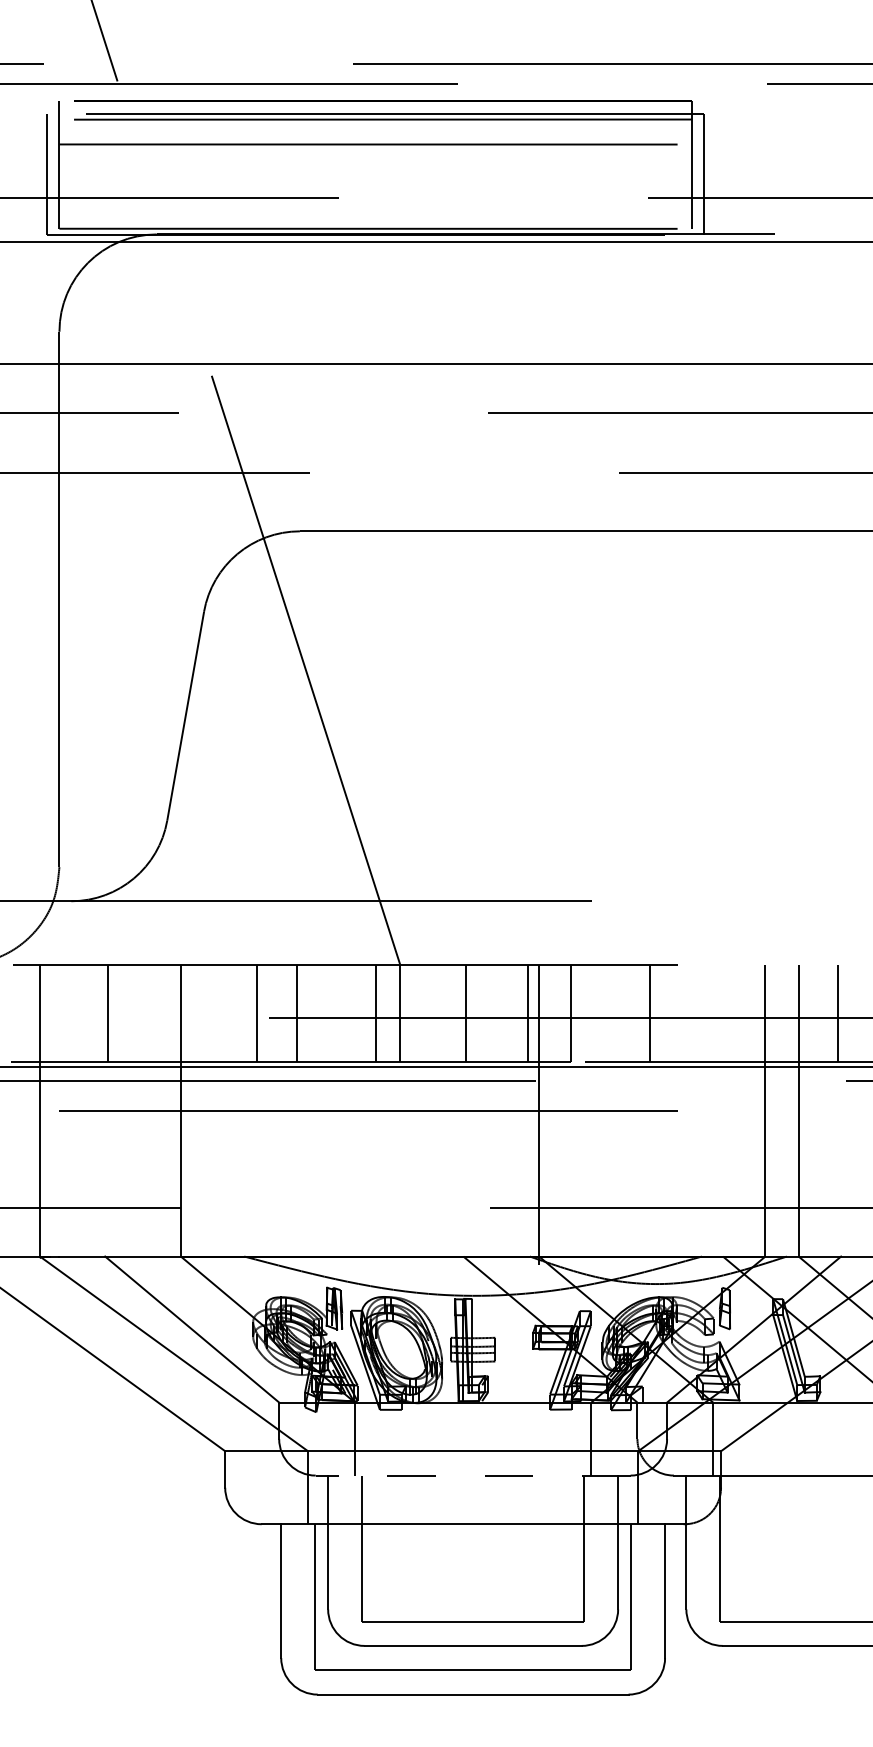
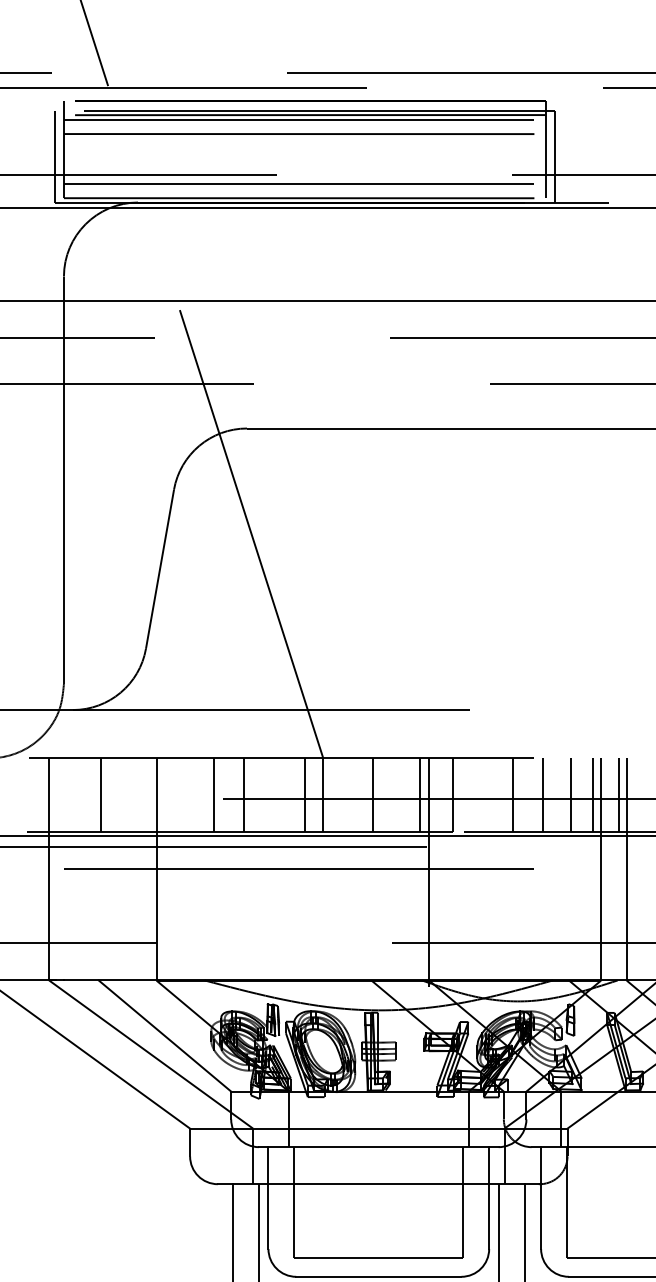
line: (375, 125) -> (304, 119), added
line: (375, 209) -> (304, 183), added
line: (689, 1012) -> (543, 794), added
line: (725, 1012) -> (570, 794), added
line: (754, 1012) -> (592, 794), added
line: (788, 1012) -> (618, 794), added
line: (472, 1475) -> (378, 1147), dashed -> solid

